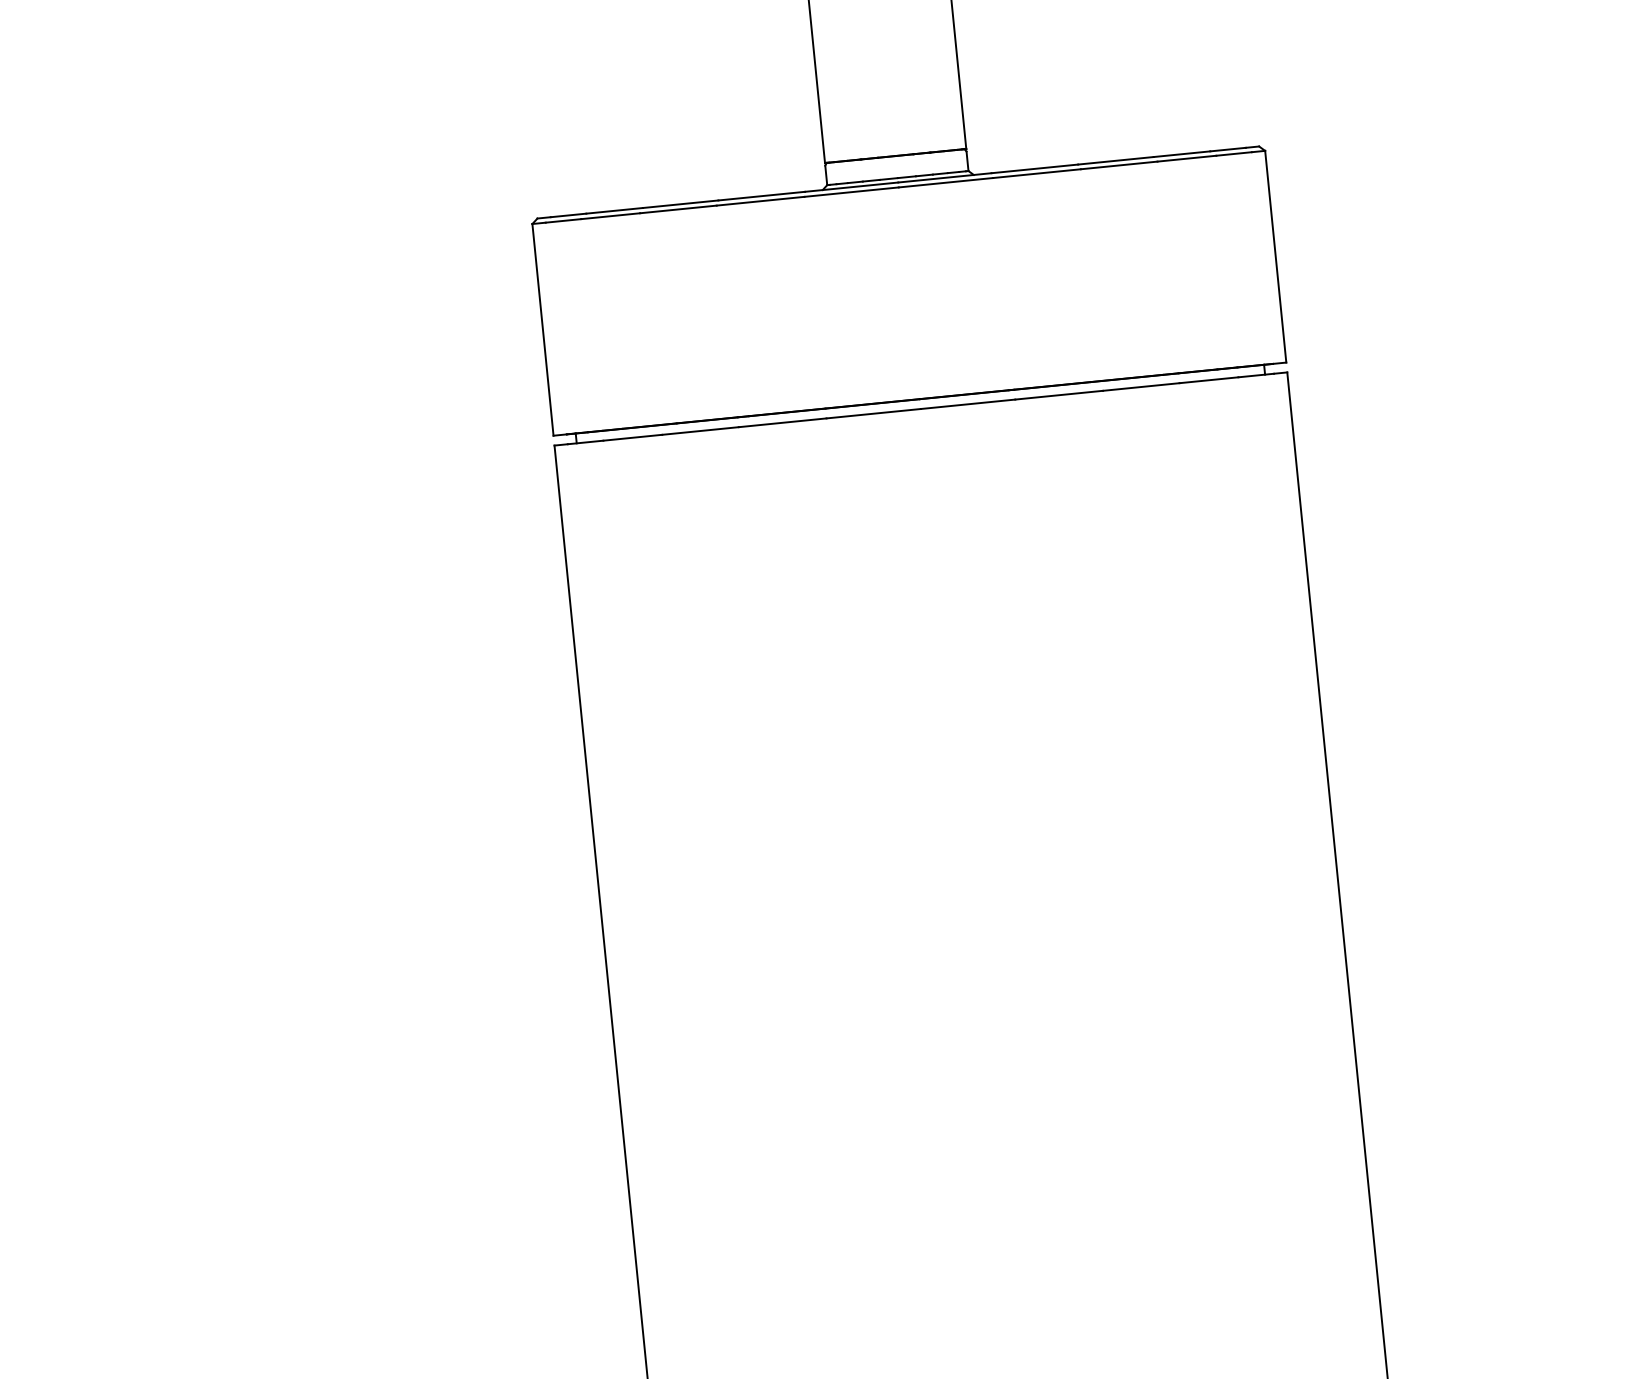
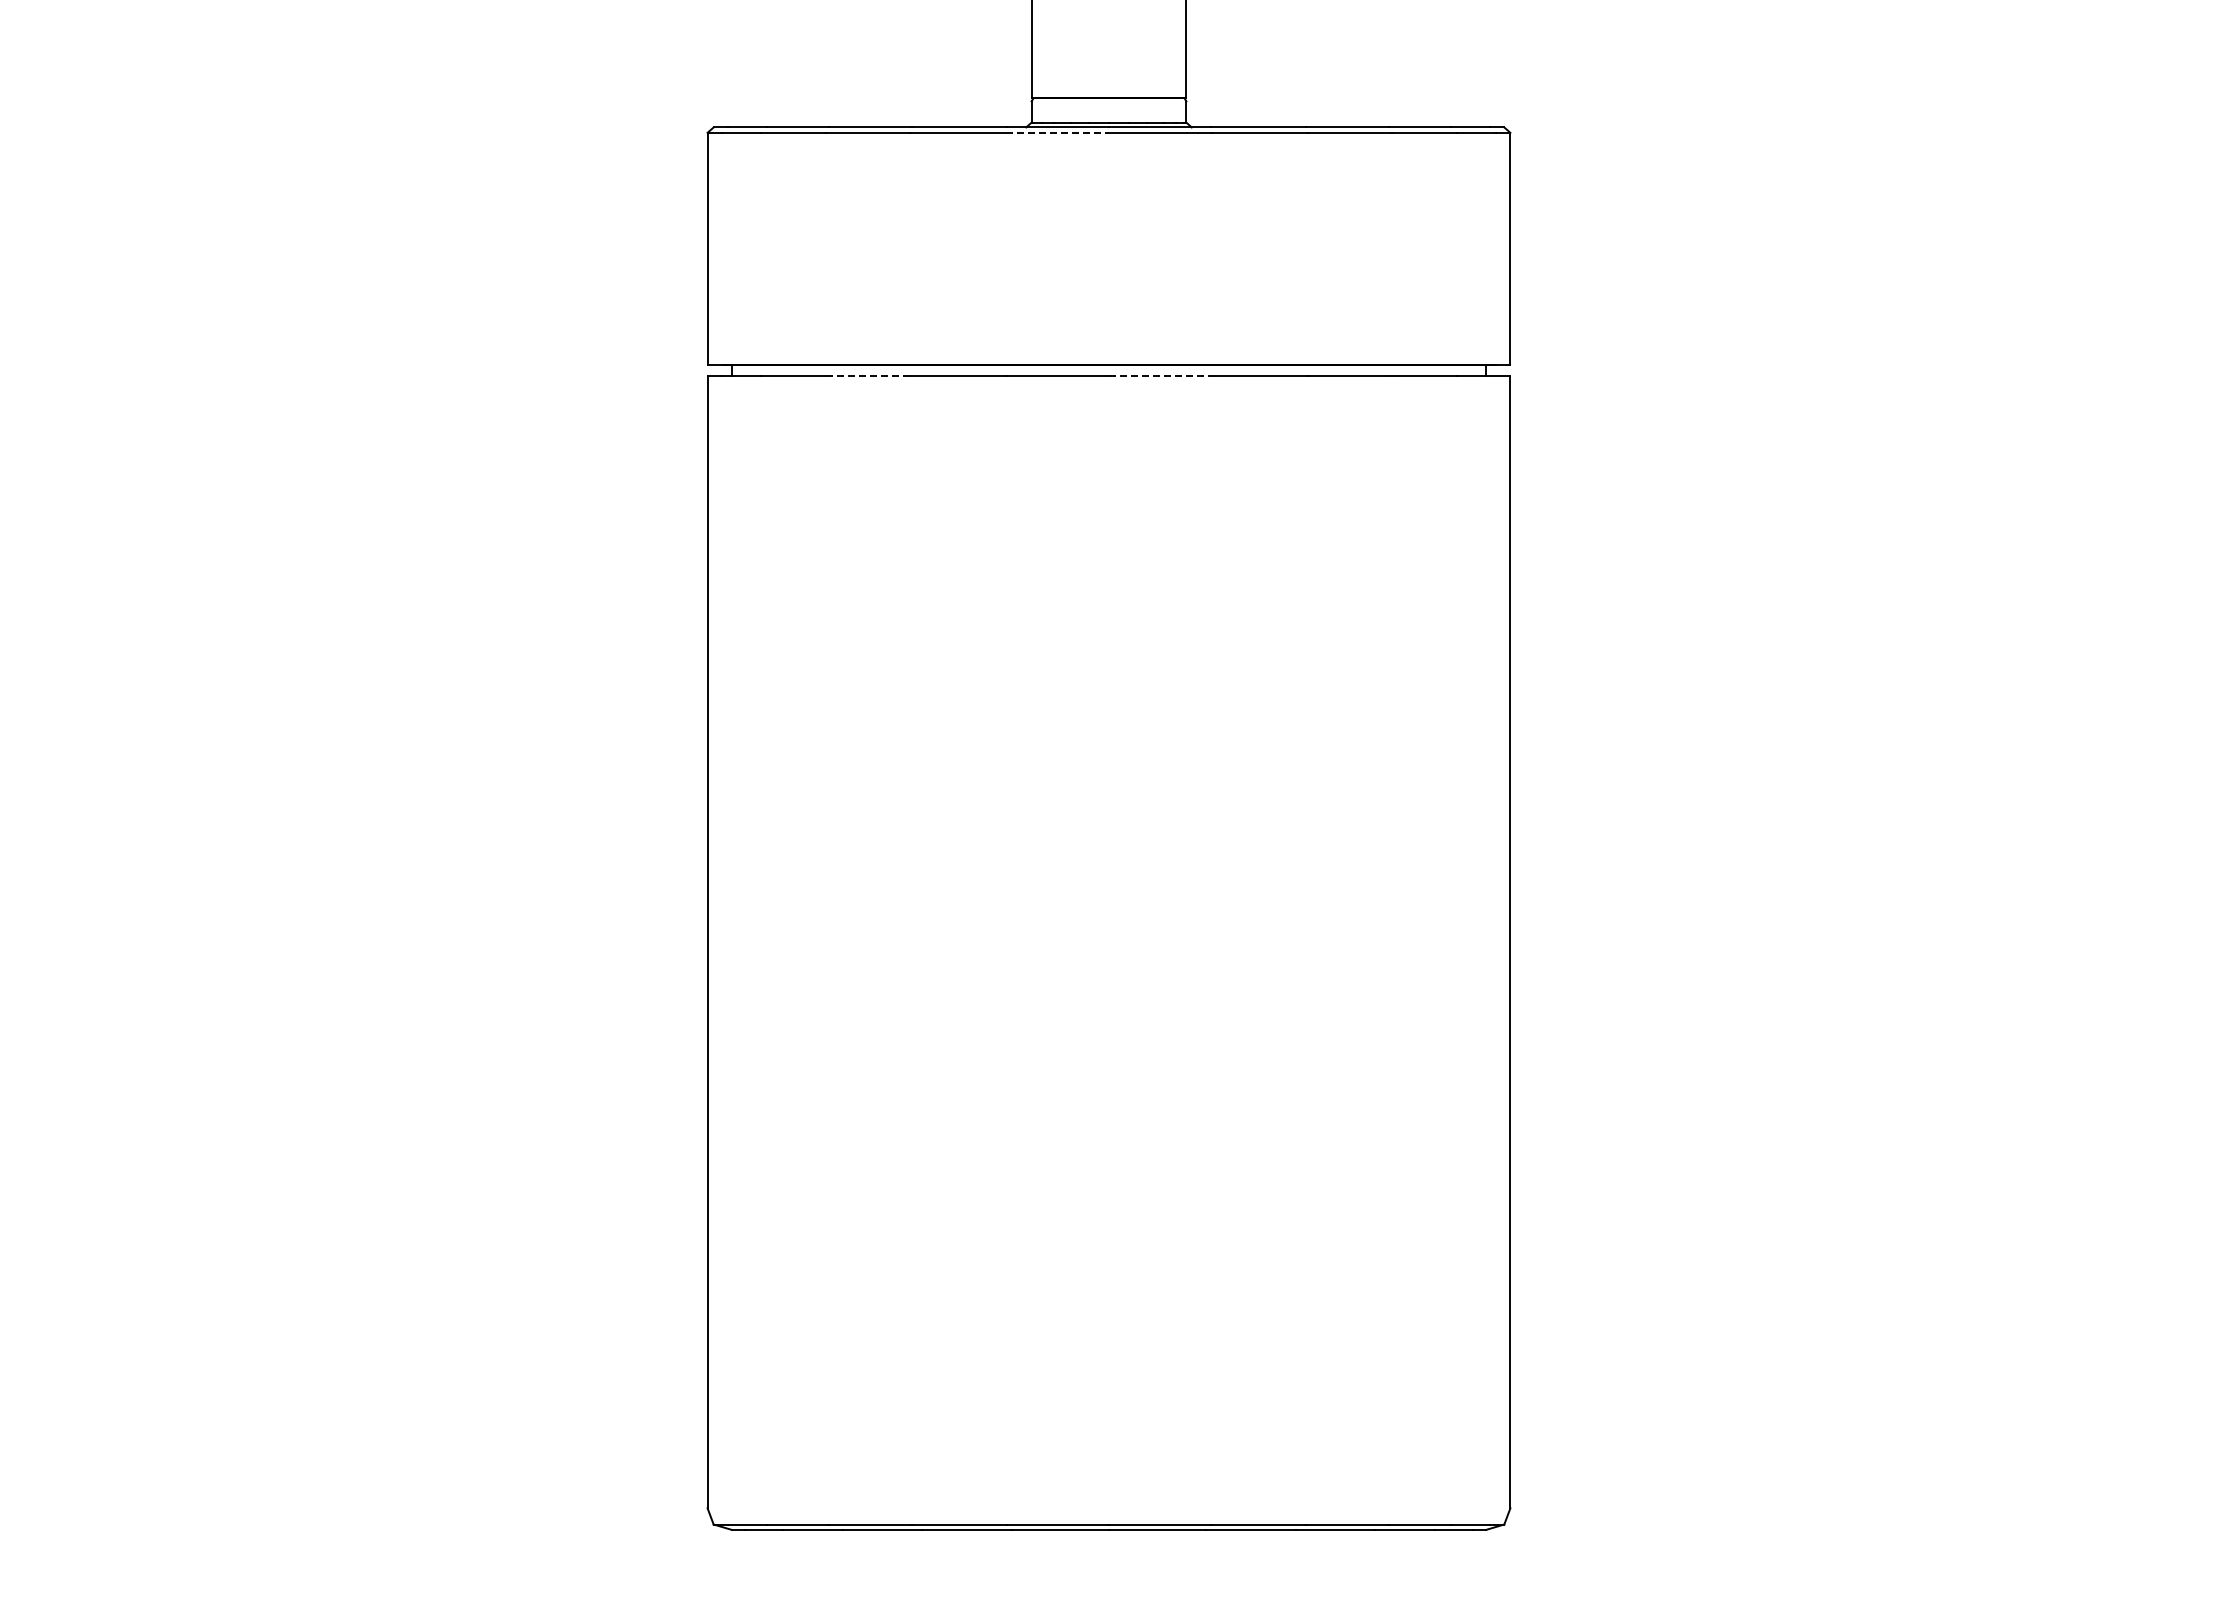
line: (851, 191) -> (1057, 132), solid -> dashed
line: (967, 404) -> (1160, 375), solid -> dashed
line: (700, 430) -> (867, 375), solid -> dashed

